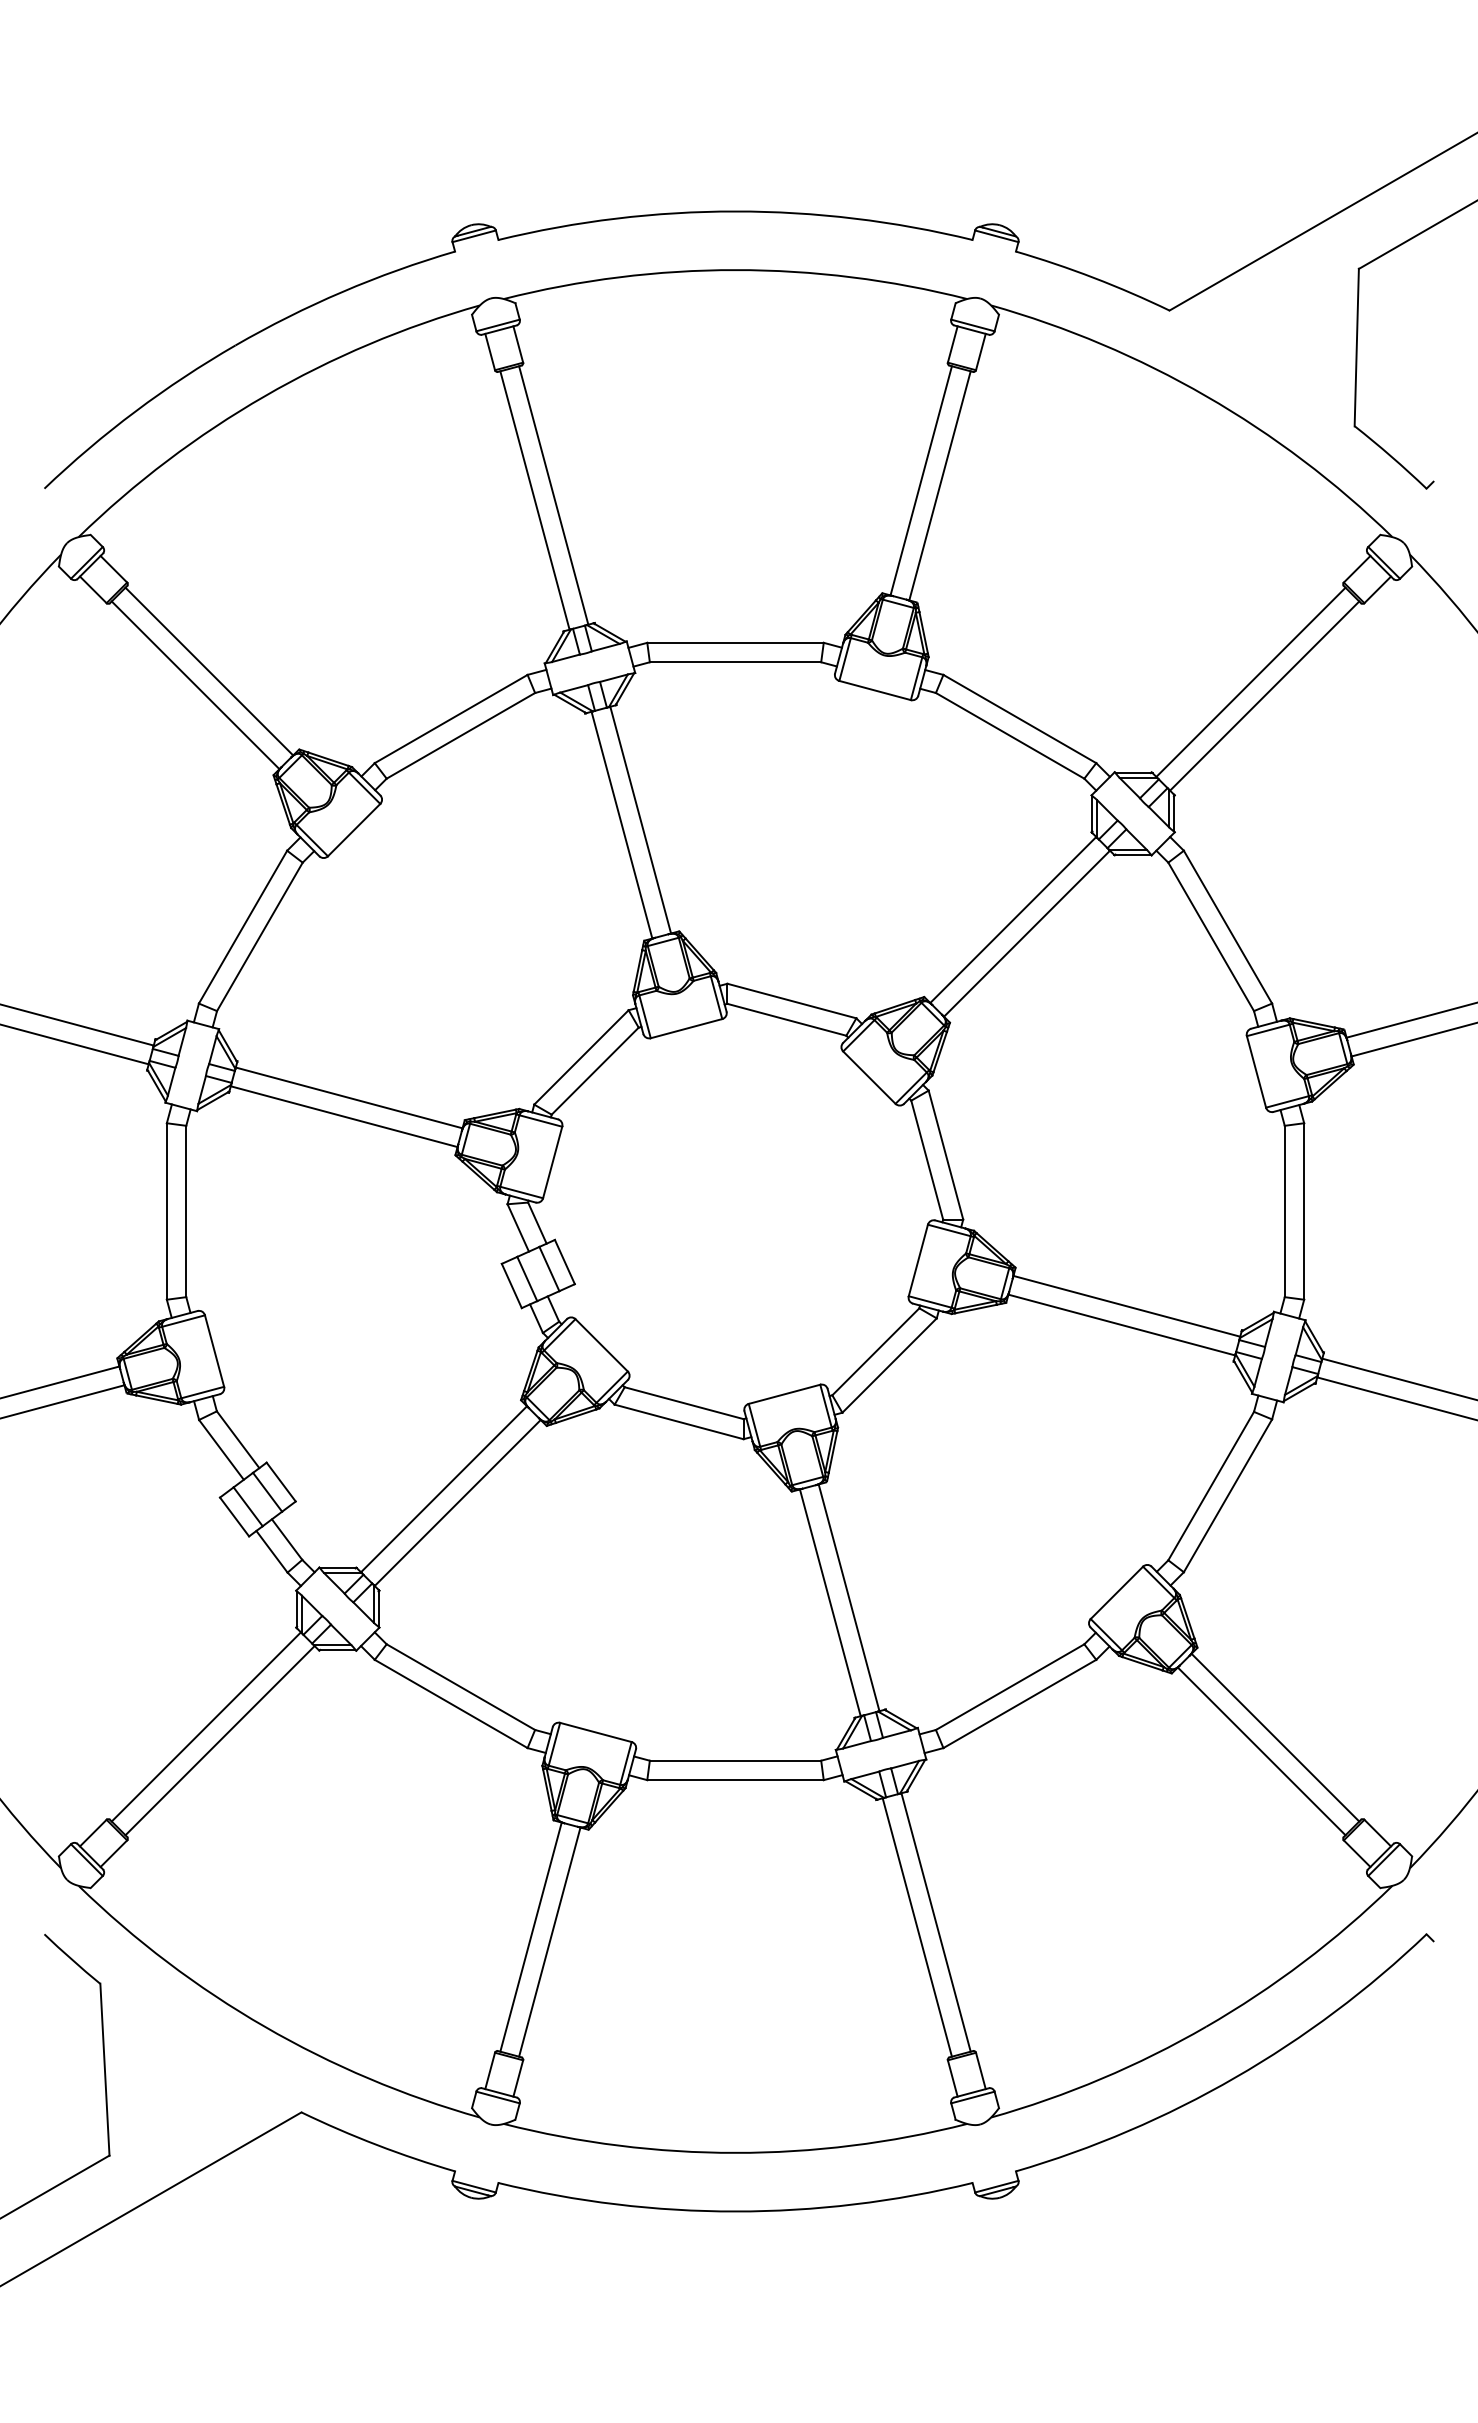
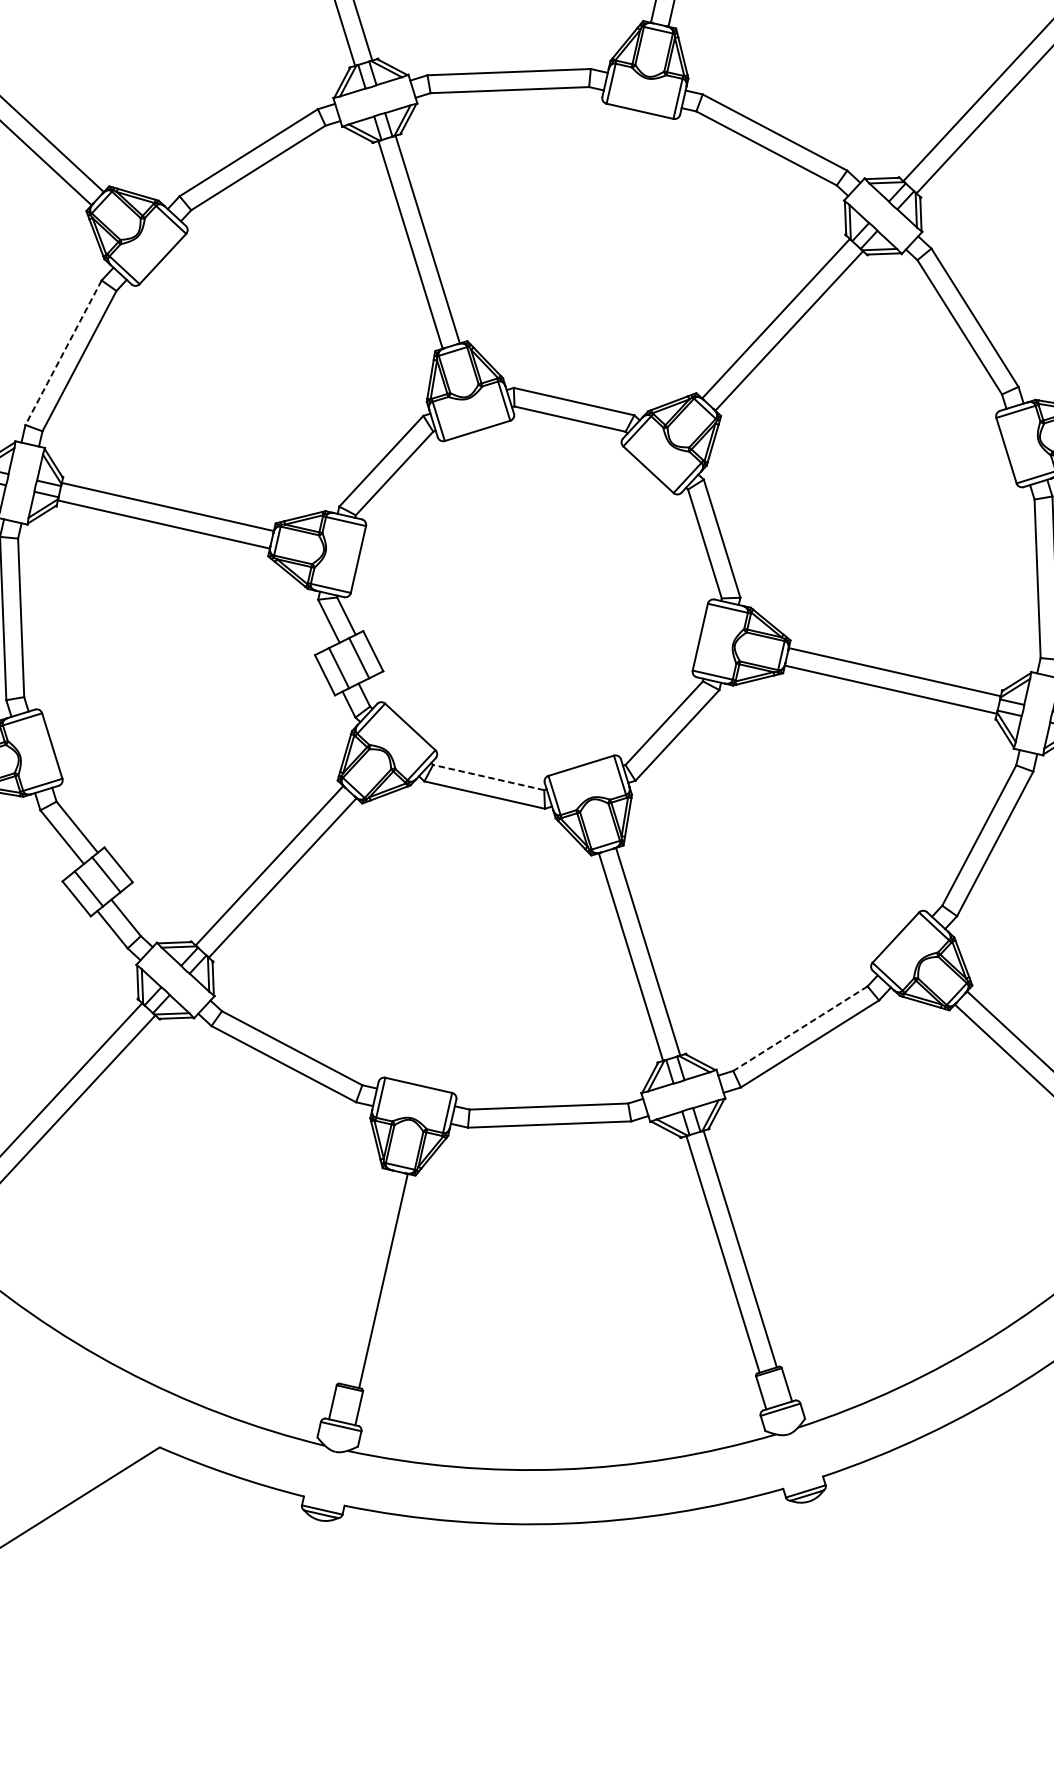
line: (242, 927) -> (63, 353), solid -> dashed
line: (684, 1403) -> (489, 777), solid -> dashed
line: (1010, 1687) -> (800, 1029), solid -> dashed
line: (530, 1936) -> (365, 1276), removed

